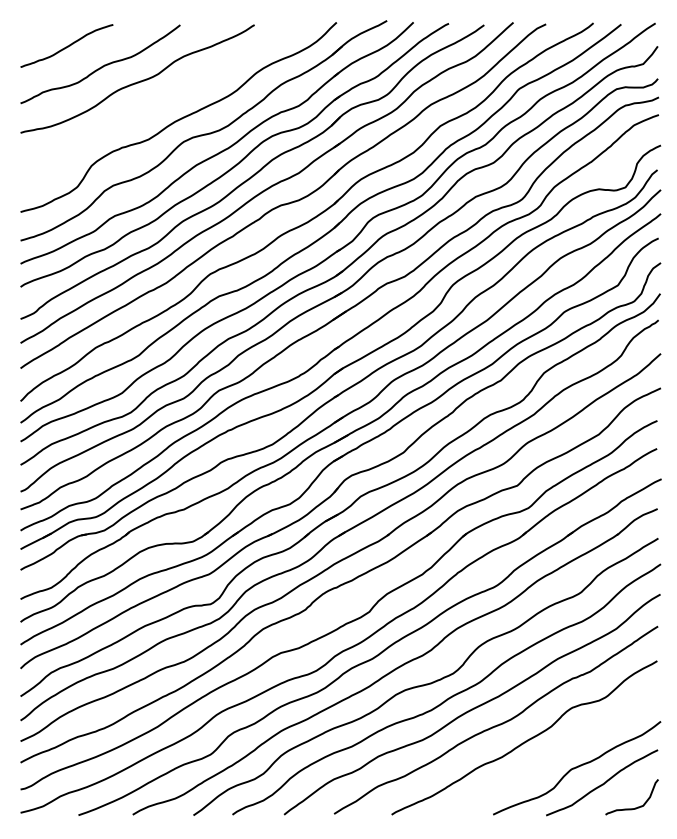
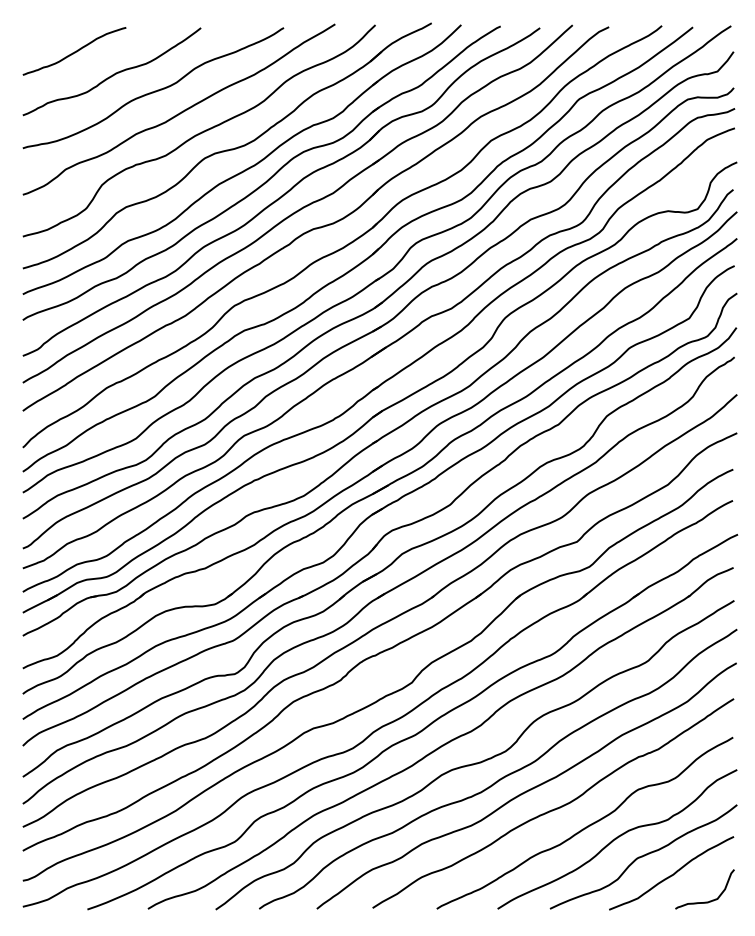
curve: (161, 100) -> (179, 112), added
curve: (553, 751) -> (617, 838), added

